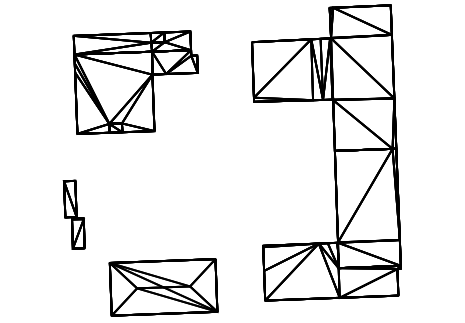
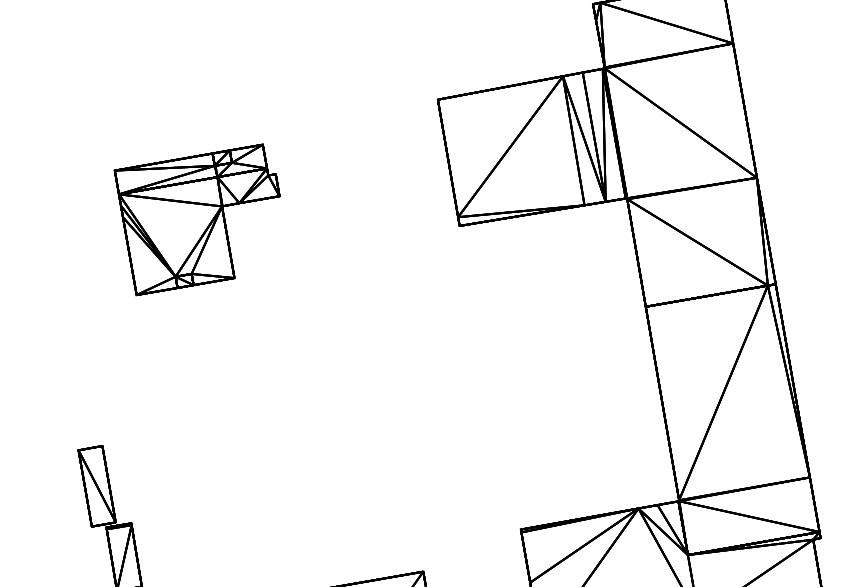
part: (135, 82) -> (201, 219), size x0.6

